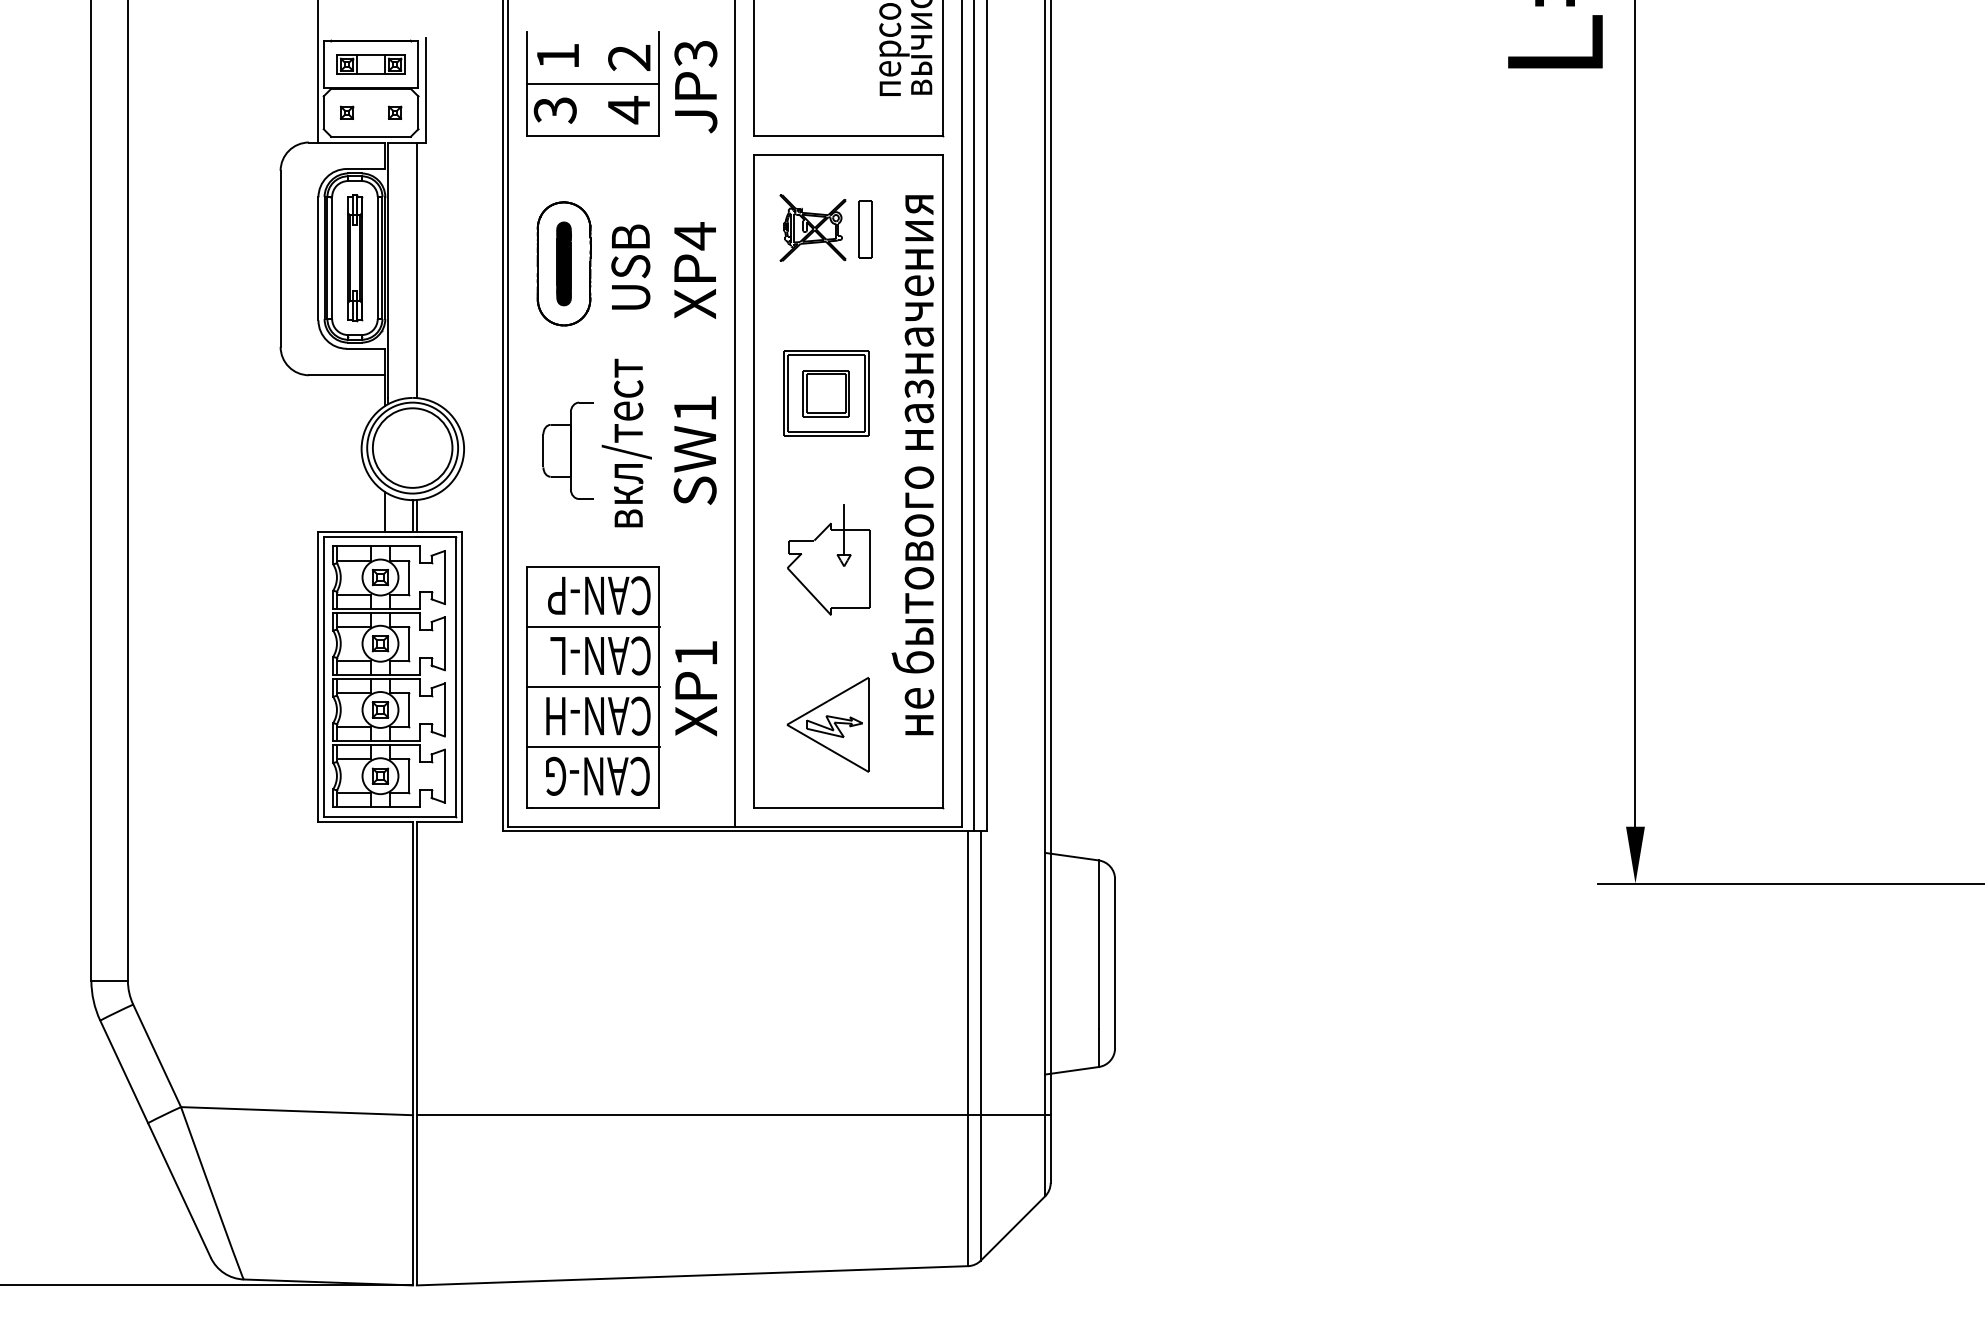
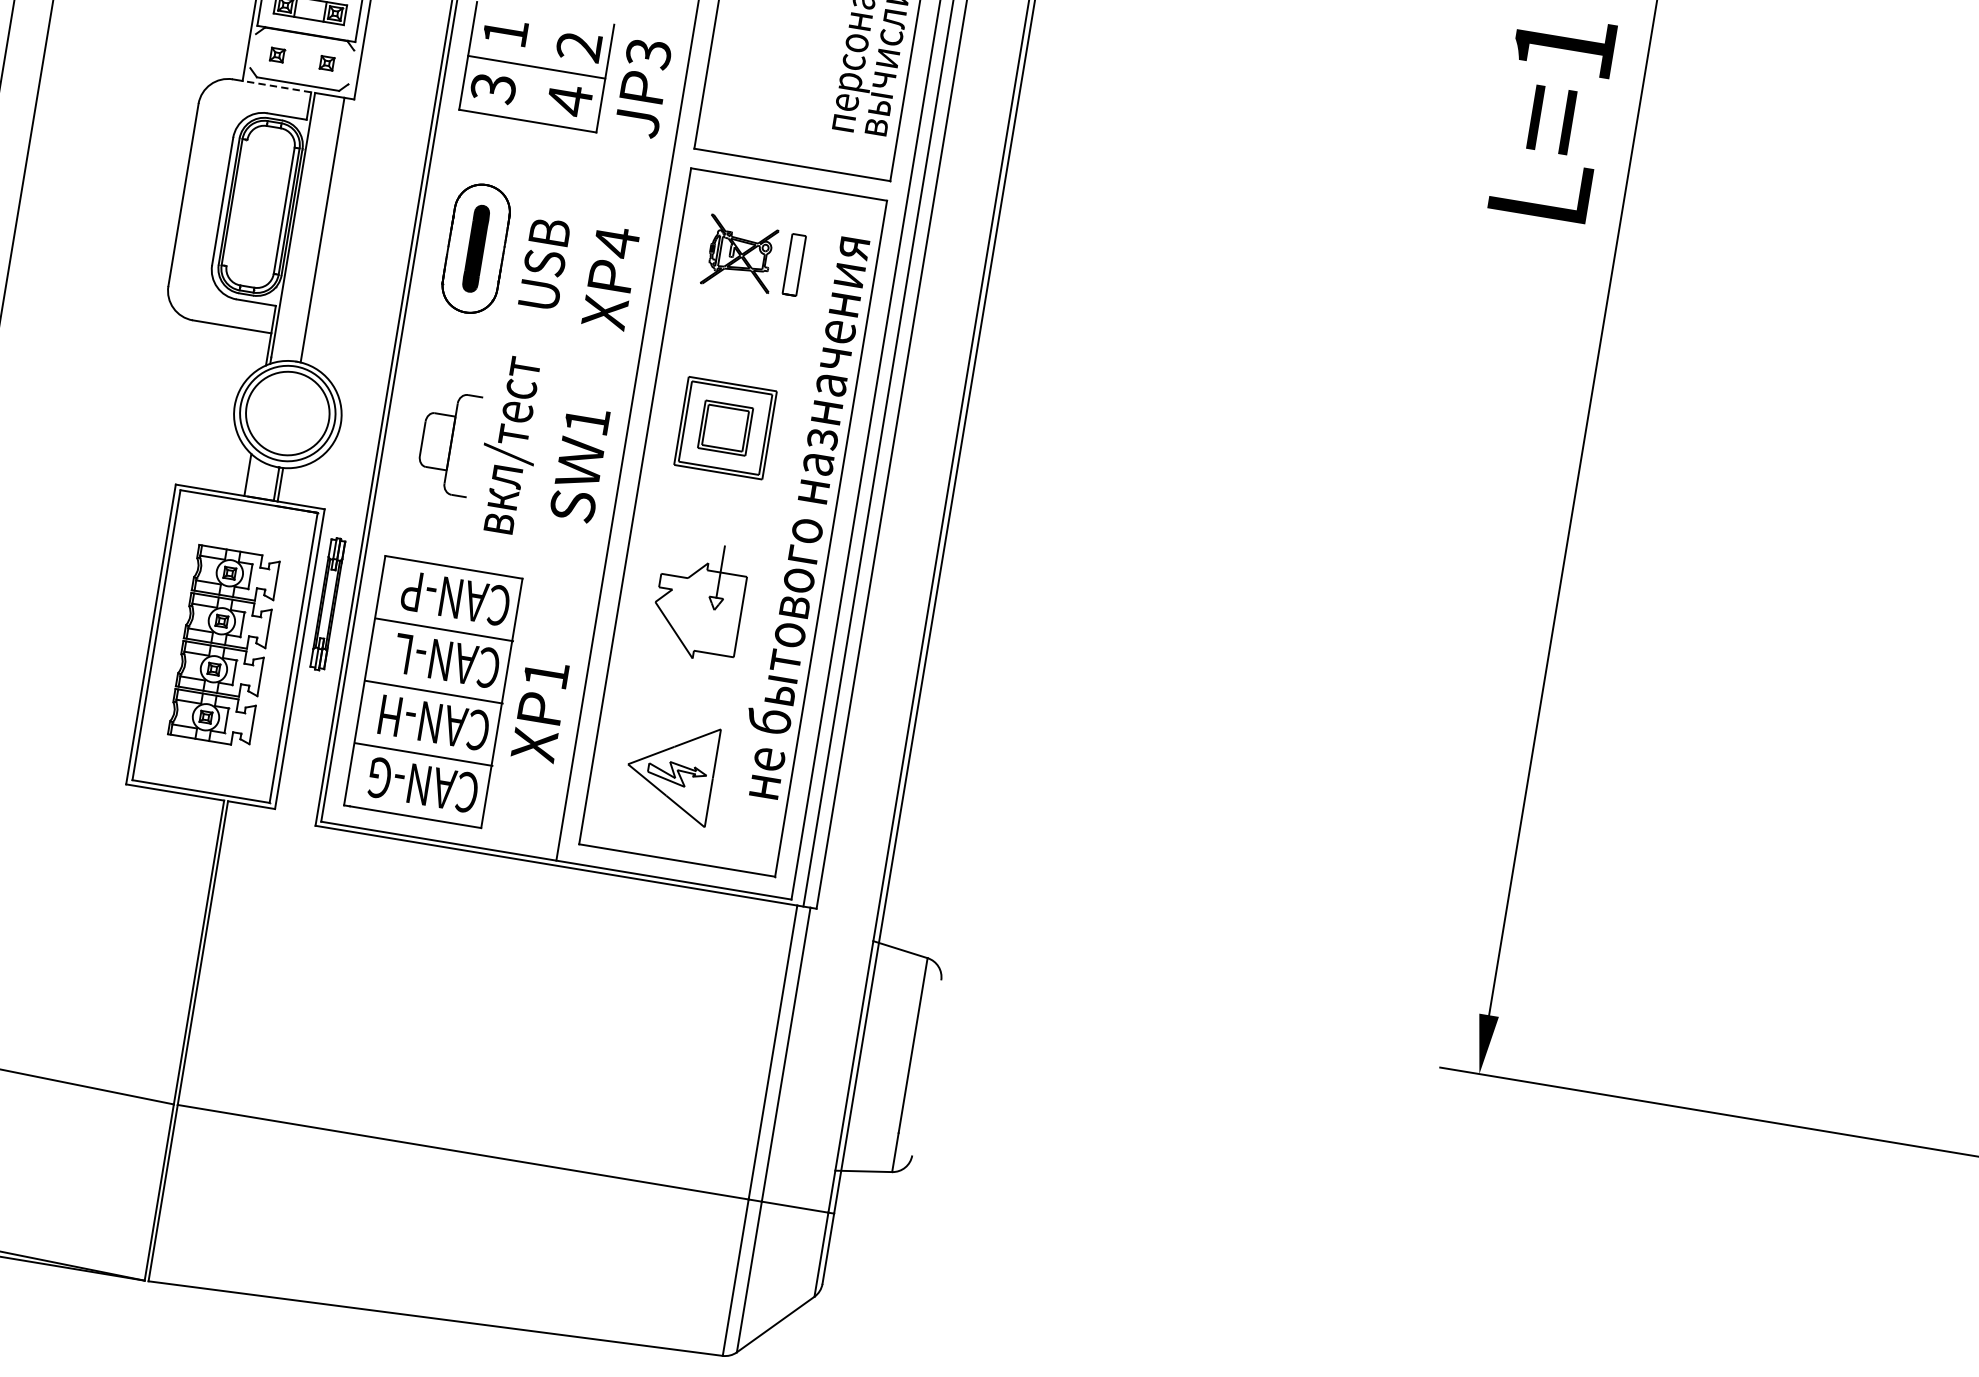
line: (323, 112) -> (253, 50), removed
line: (418, 112) -> (351, 67), removed
line: (351, 142) -> (276, 86), solid -> dashed
line: (332, 257) -> (237, 202), removed
part: (355, 258) -> (328, 604), moved
part: (388, 676) -> (223, 645), size x0.7
line: (1115, 963) -> (927, 1067), removed

